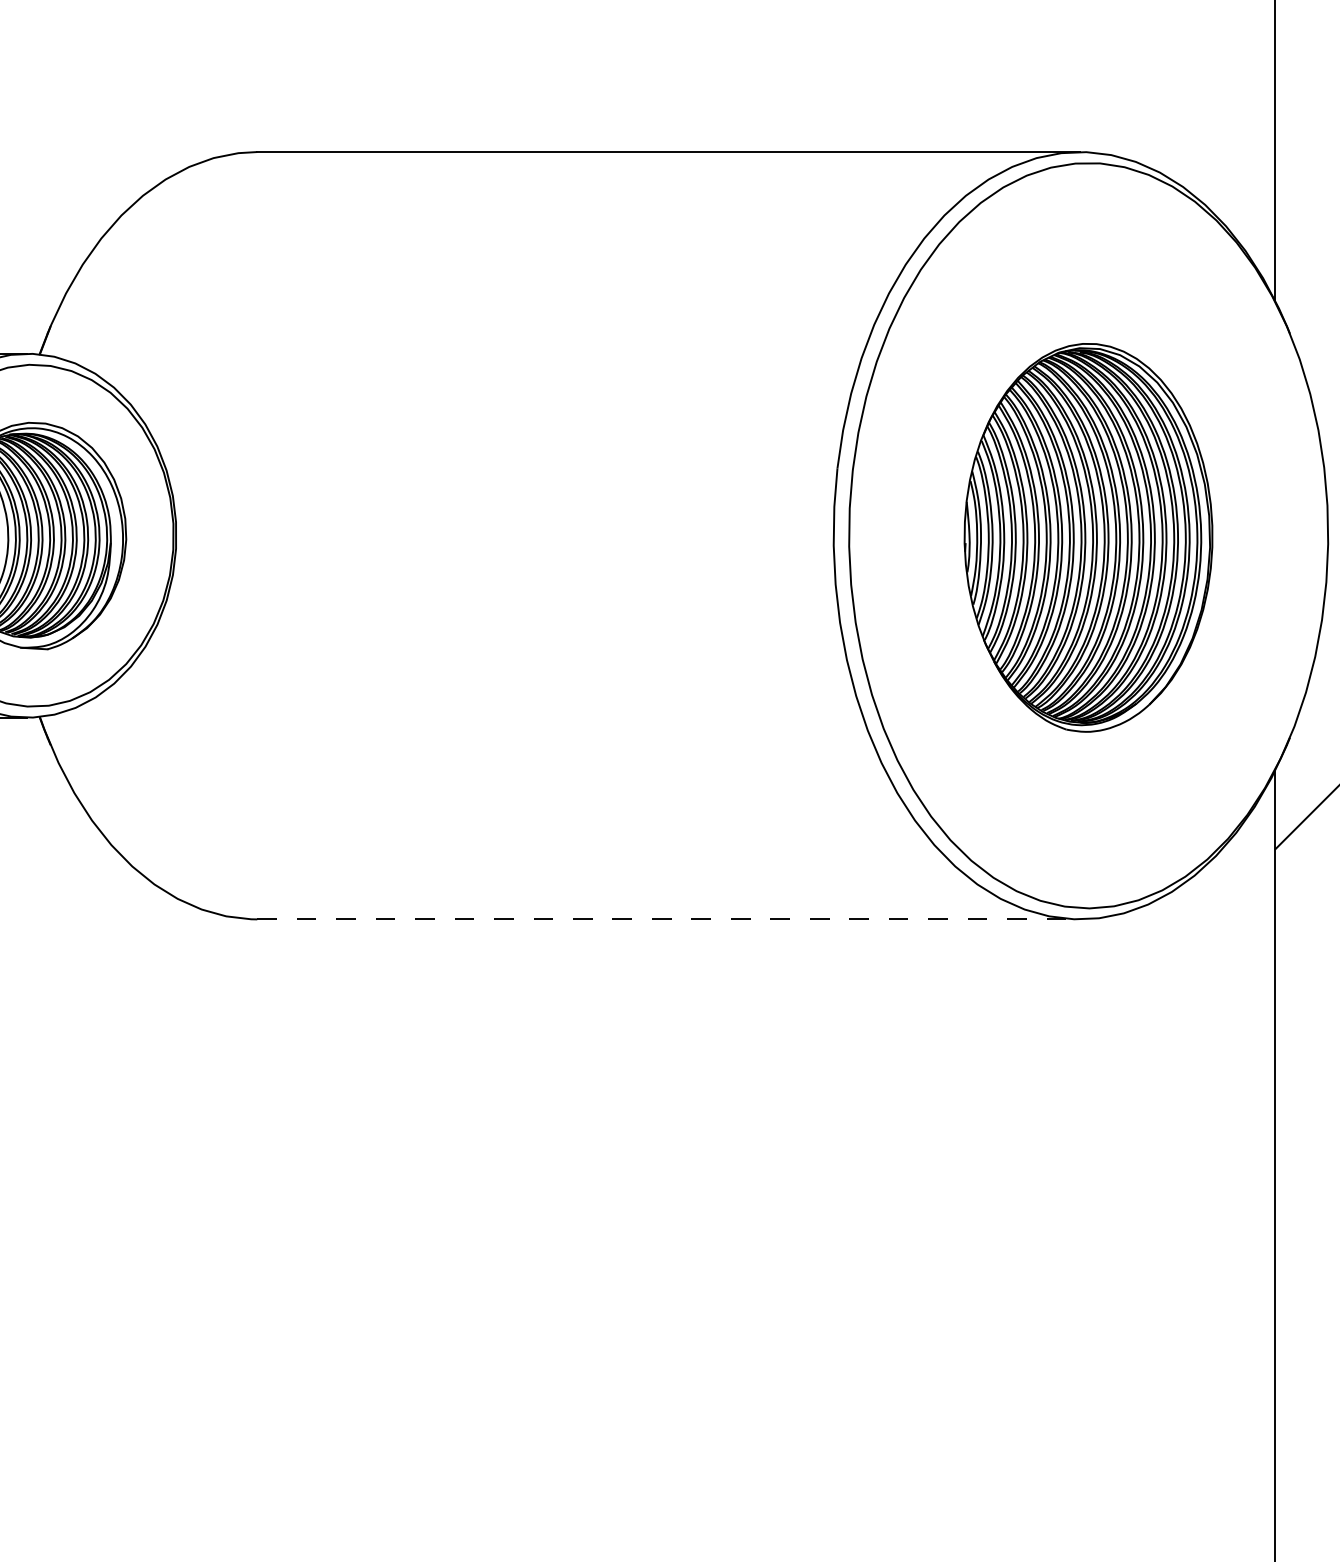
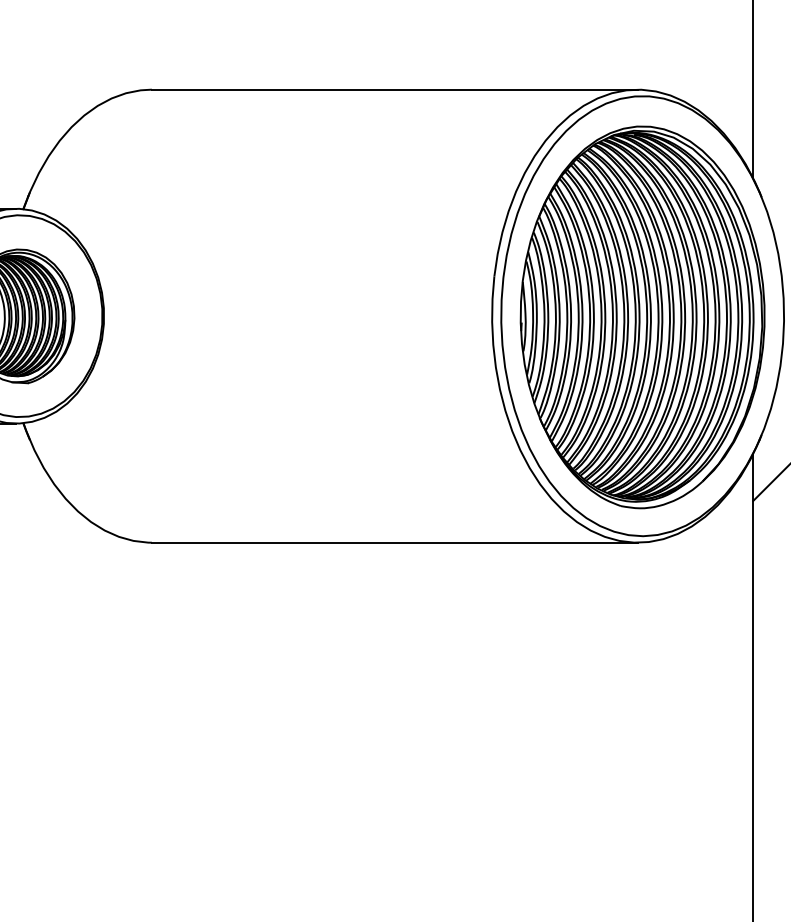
part: (1088, 537) -> (642, 317), size x1.67
line: (668, 919) -> (394, 542), dashed -> solid

